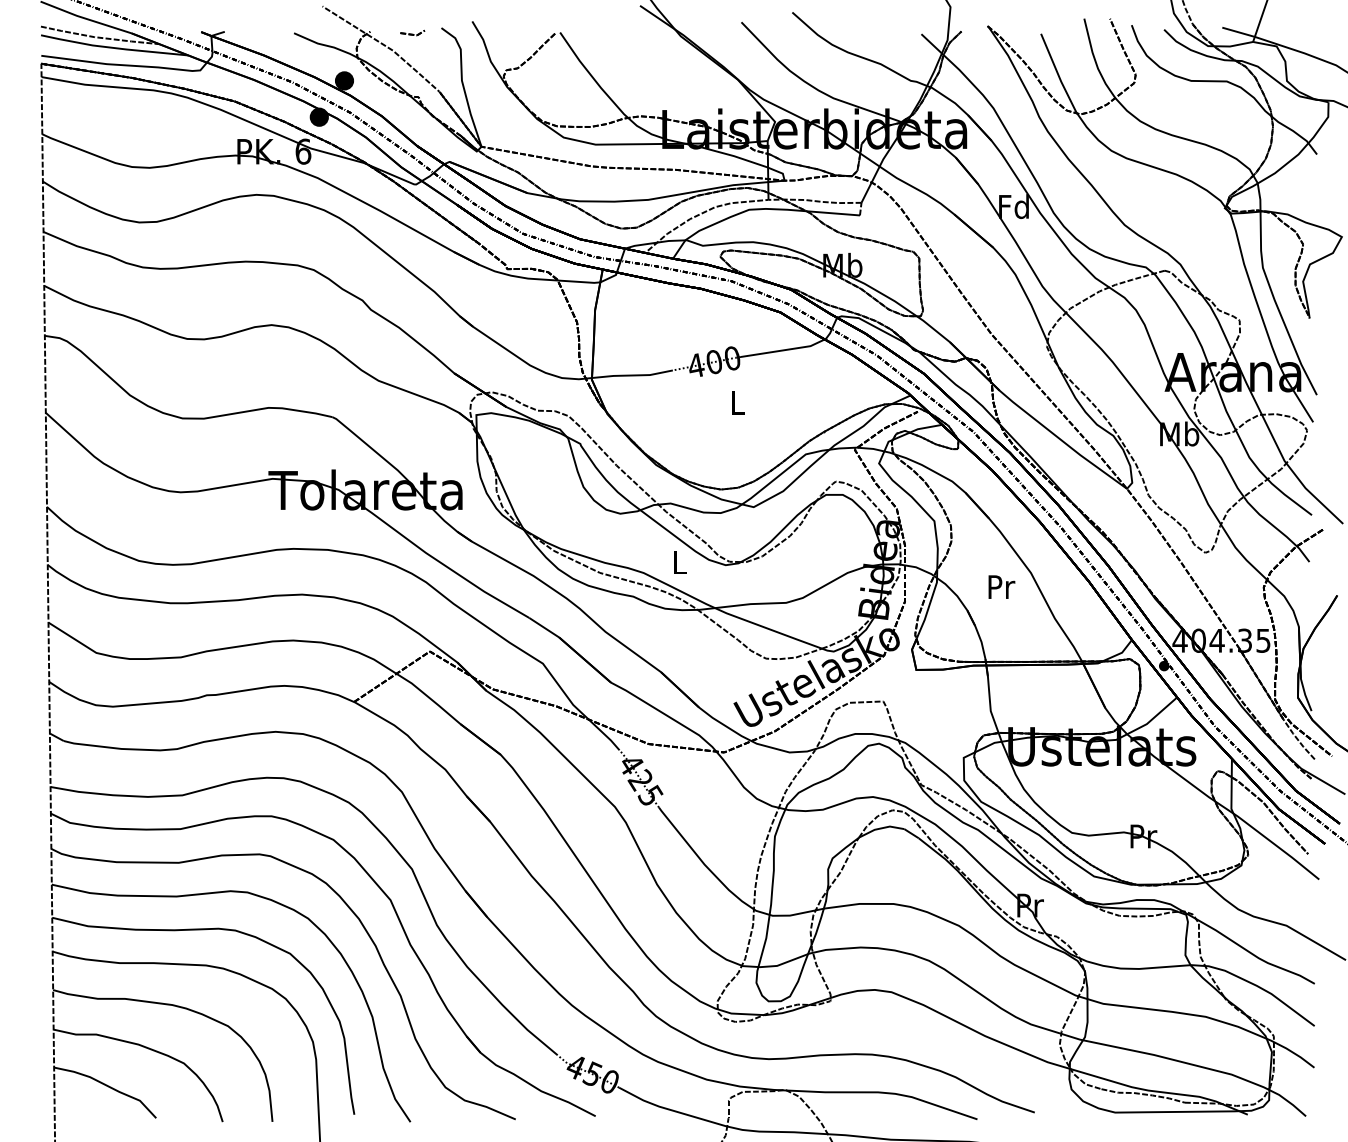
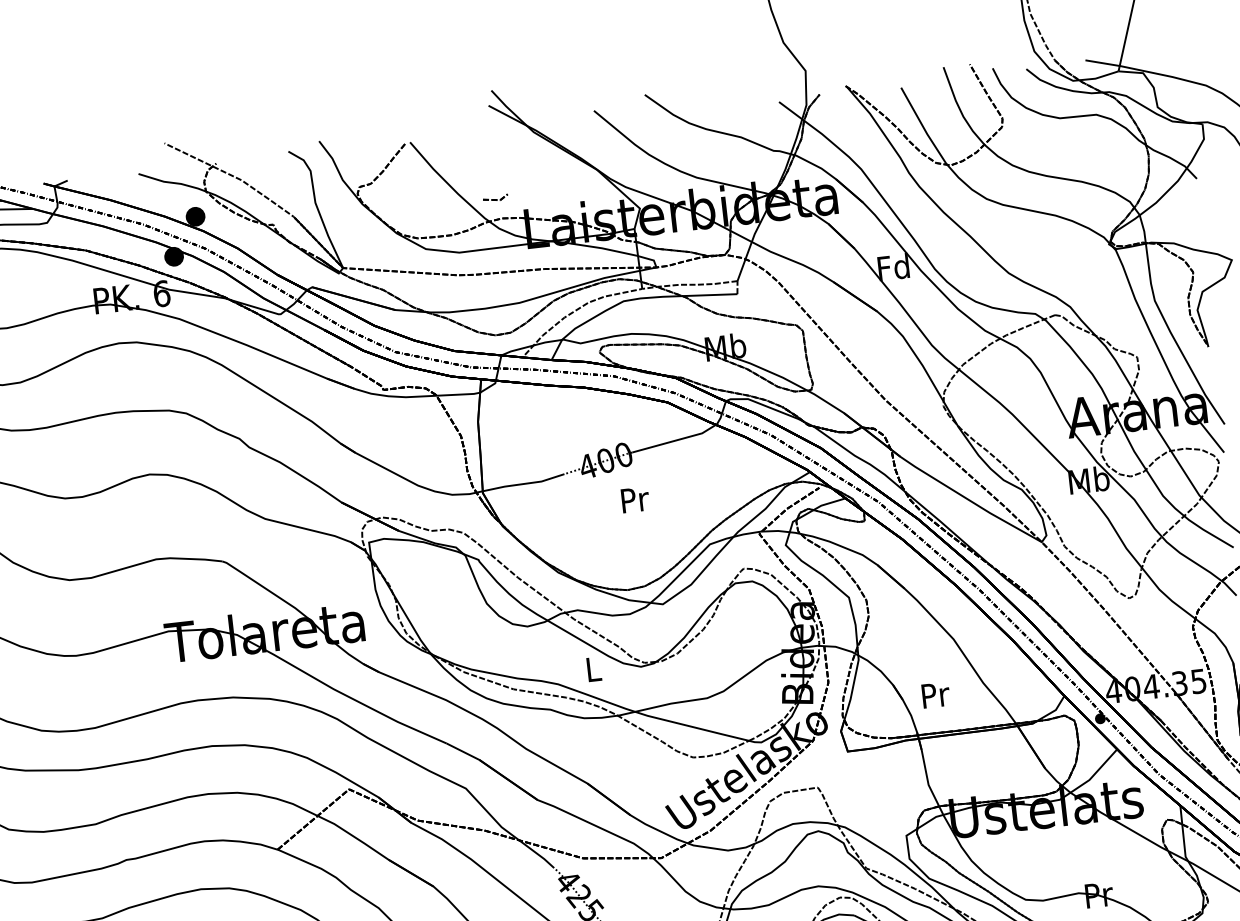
part: (412, 32) -> (495, 197), moved
text: (738, 402) -> (635, 499), L -> Pr
text: (1001, 586) -> (935, 694), moved

